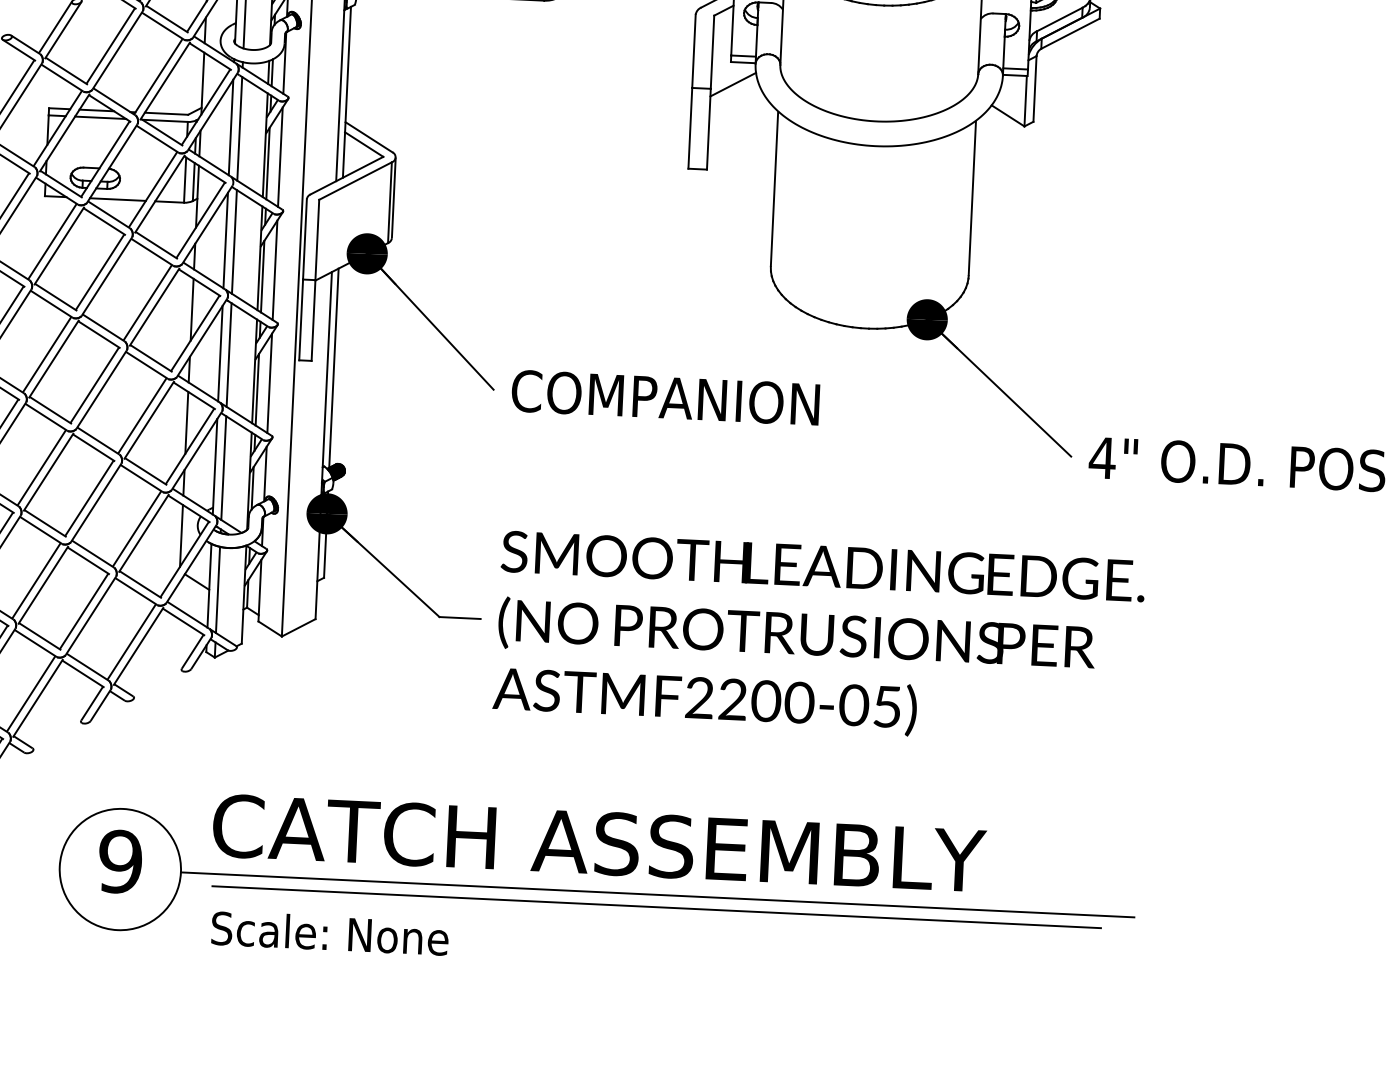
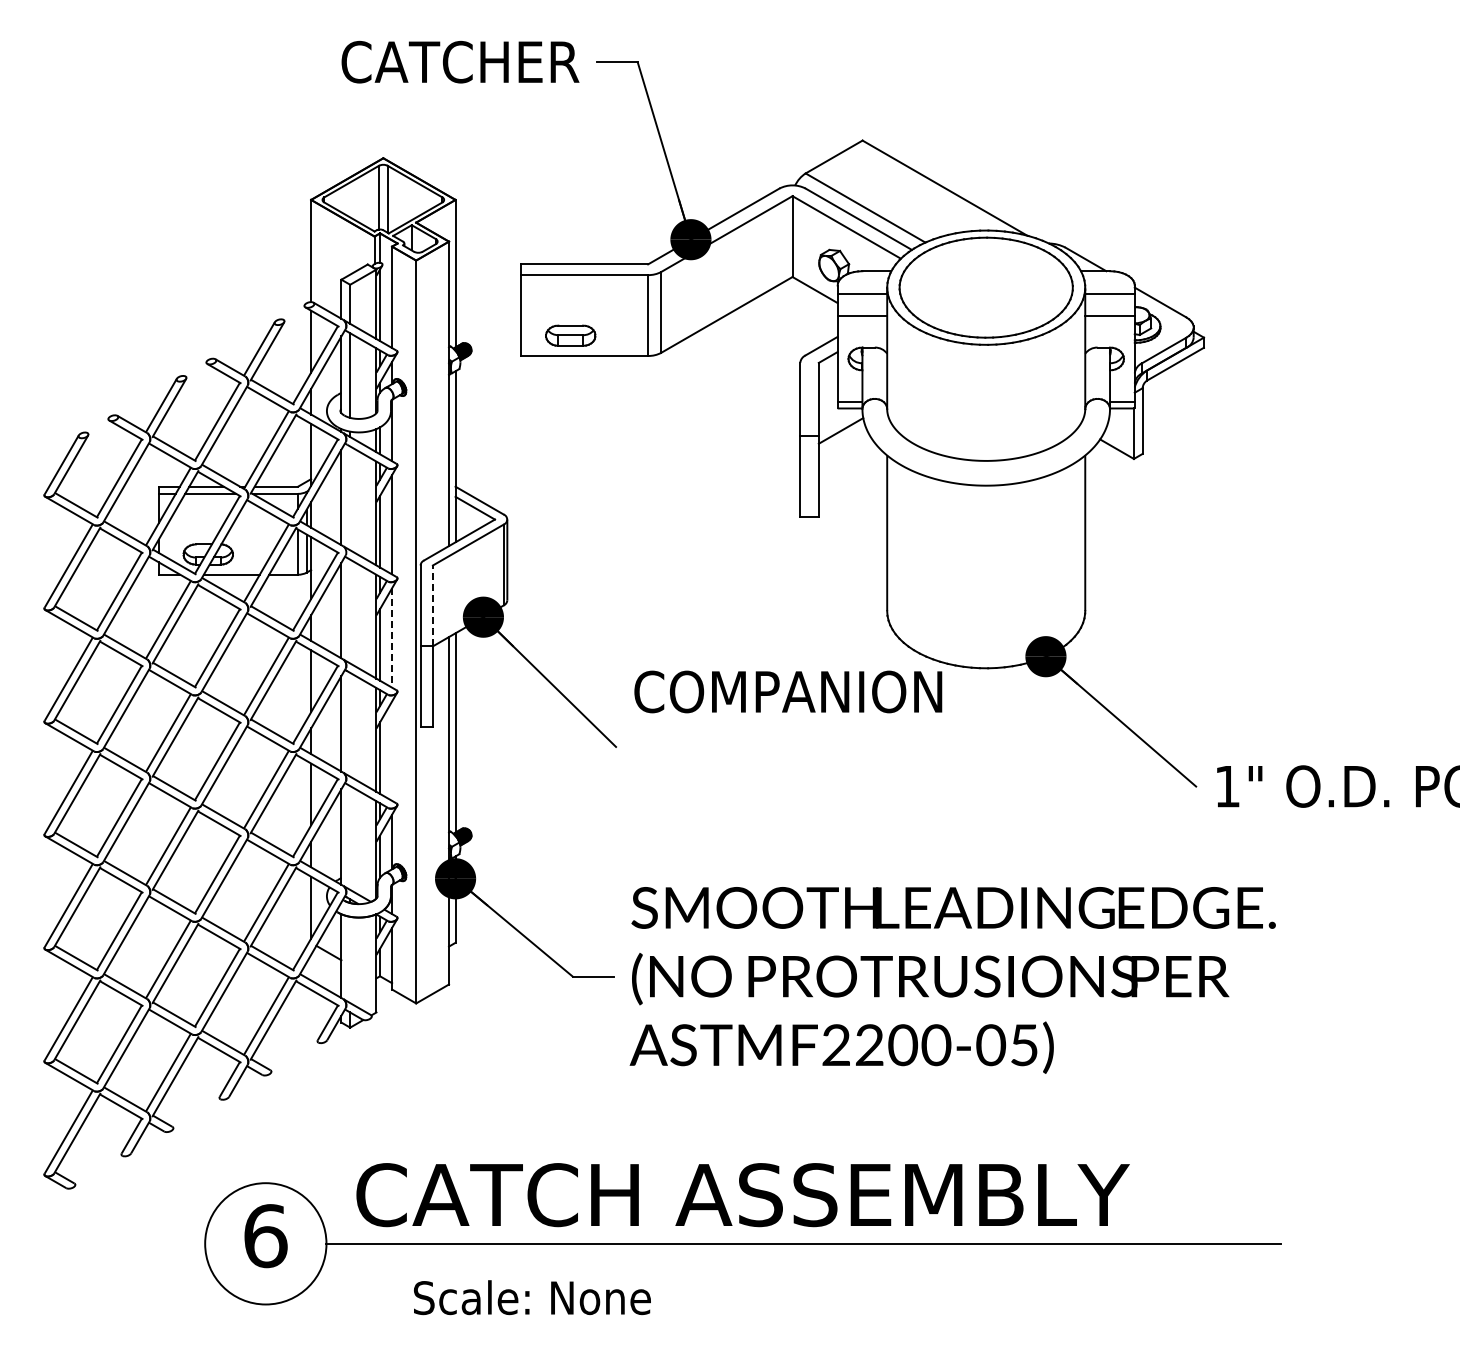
line: (240, 129) -> (350, 498), removed
line: (316, 239) -> (432, 605), solid -> dashed
line: (234, 241) -> (350, 611), removed
line: (275, 269) -> (392, 637), solid -> dashed
line: (229, 354) -> (350, 724), removed
line: (270, 382) -> (392, 750), removed
text: (665, 397) -> (788, 691), moved
text: (1102, 458) -> (1227, 786), 4" -> 1"
line: (224, 467) -> (350, 837), removed
line: (218, 589) -> (350, 959), removed
text: (120, 862) -> (265, 1236), 9 -> 6
line: (656, 907) -> (803, 1256), removed
text: (330, 933) -> (532, 1297), moved

